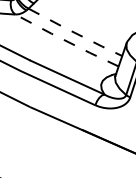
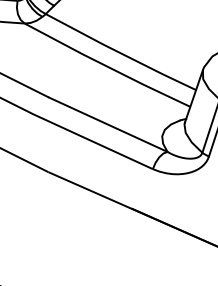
line: (75, 33) -> (121, 53), dashed -> solid
line: (66, 41) -> (106, 66), dashed -> solid

